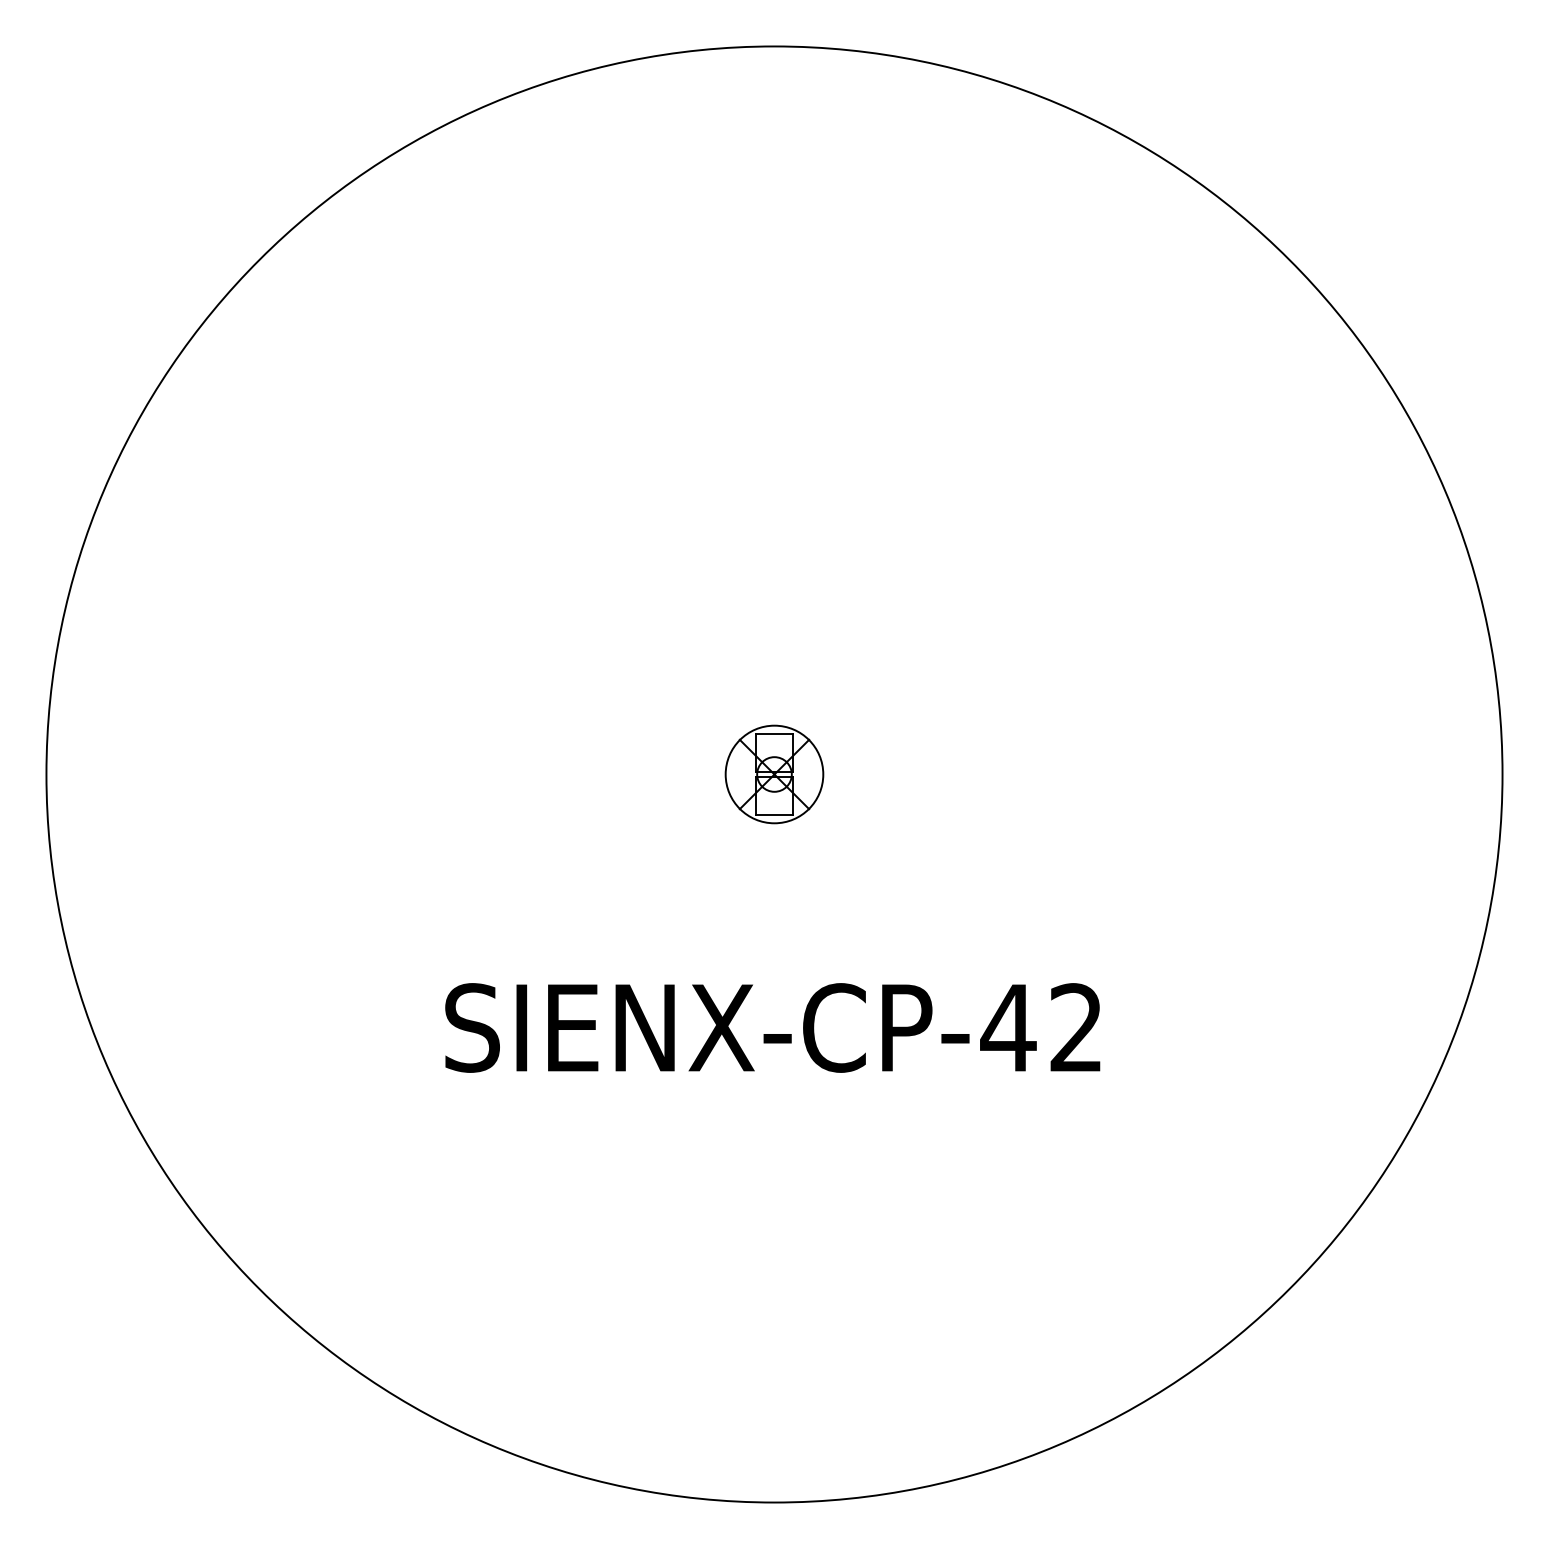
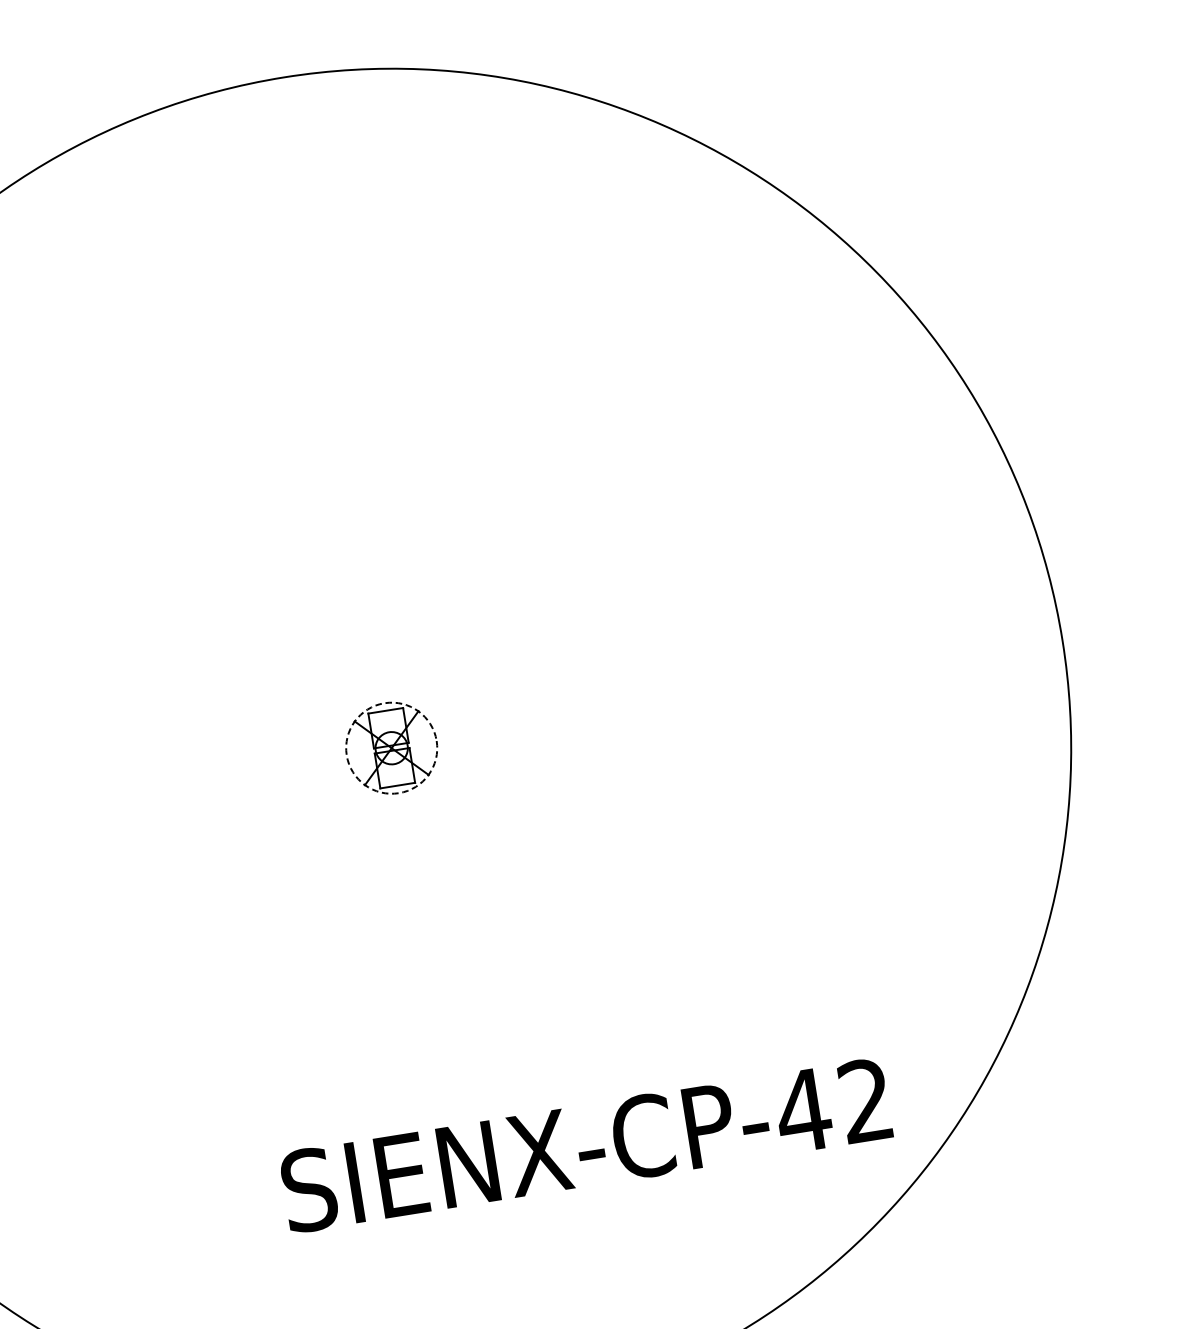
circle: (774, 774) -> (391, 748), solid -> dashed
text: (772, 1027) -> (585, 1145), moved

